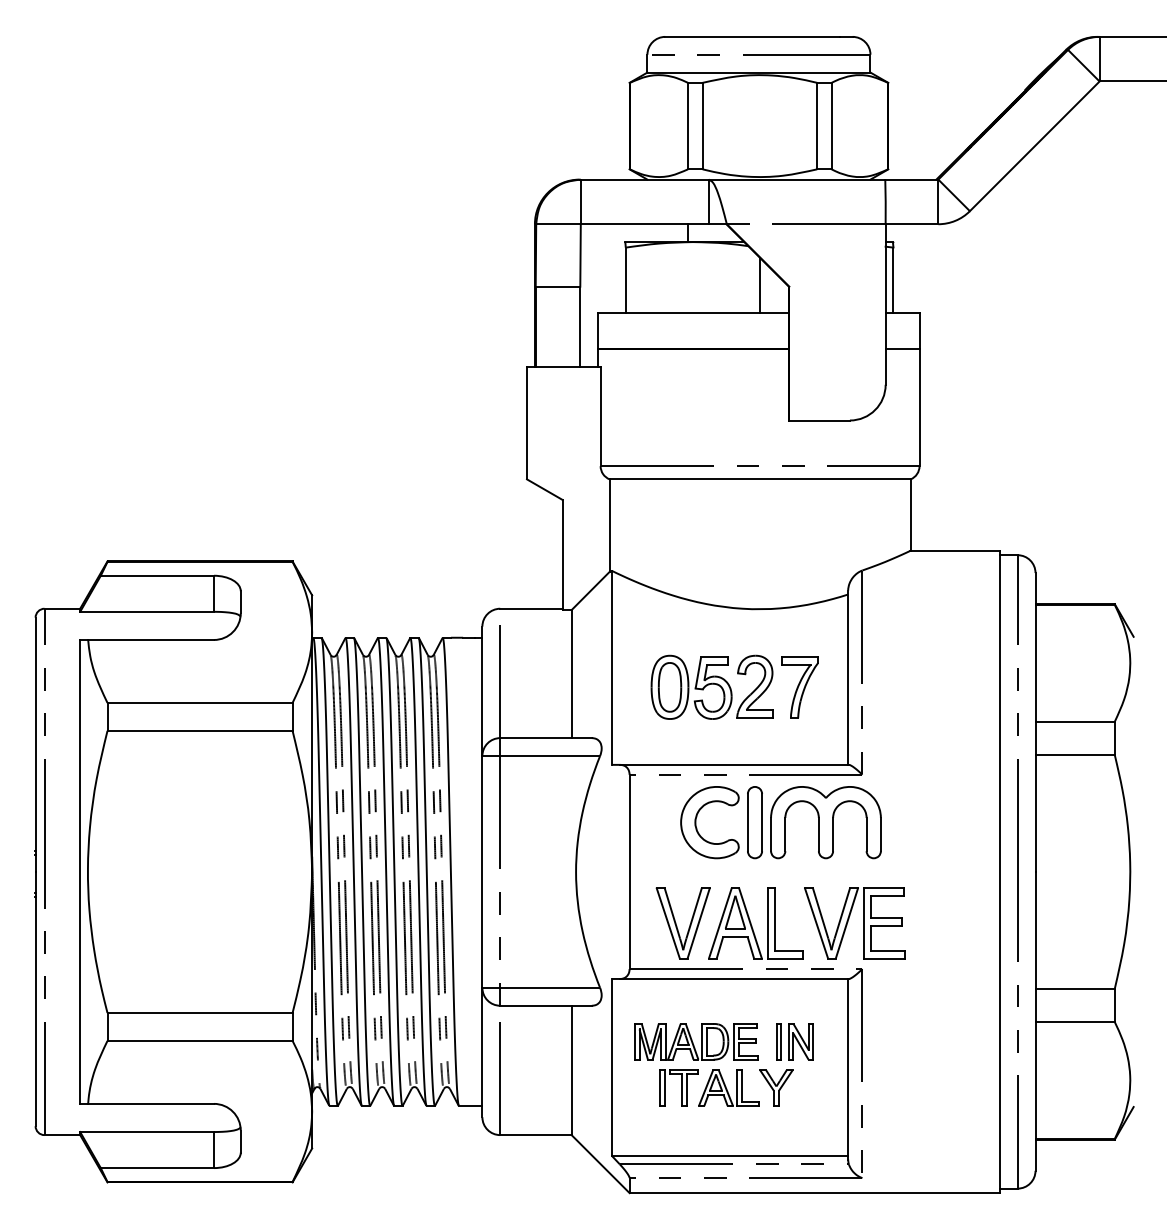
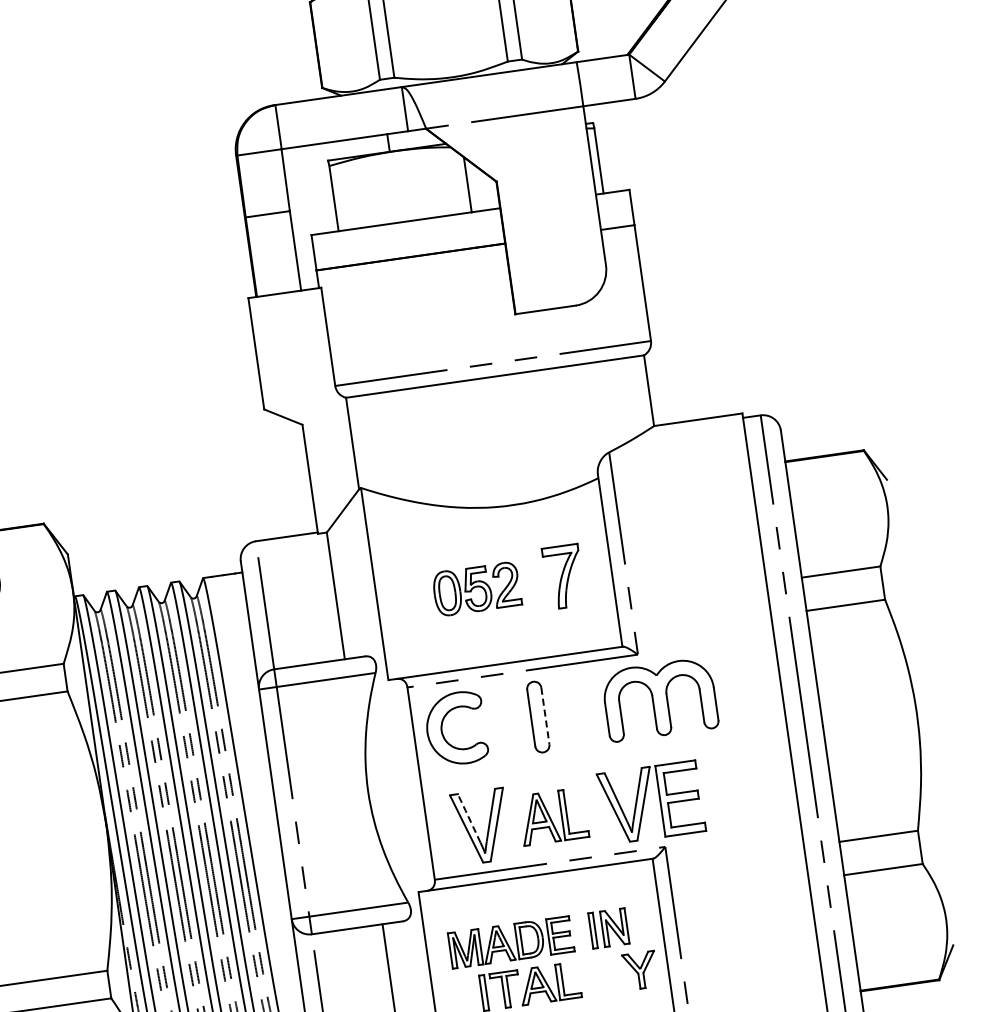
part: (711, 686) -> (476, 588), size x0.7
part: (697, 817) -> (443, 725), moved
line: (762, 822) -> (545, 715), solid -> dashed
part: (825, 822) -> (659, 699), moved
line: (672, 913) -> (469, 818), solid -> dashed
part: (755, 923) -> (553, 816), size x0.7
part: (776, 1087) -> (640, 970), moved

